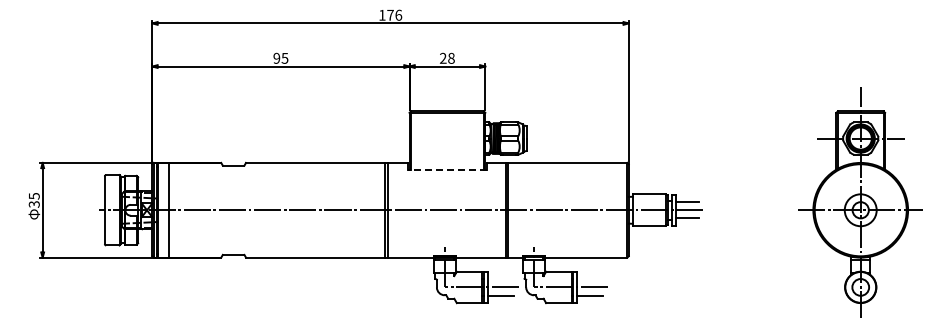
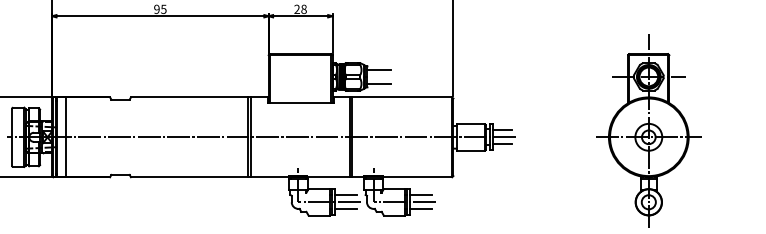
line: (540, 130) -> (379, 70), added
line: (540, 147) -> (379, 84), added
line: (446, 169) -> (299, 102), dashed -> solid
line: (501, 279) -> (346, 195), added
line: (590, 279) -> (421, 195), added

